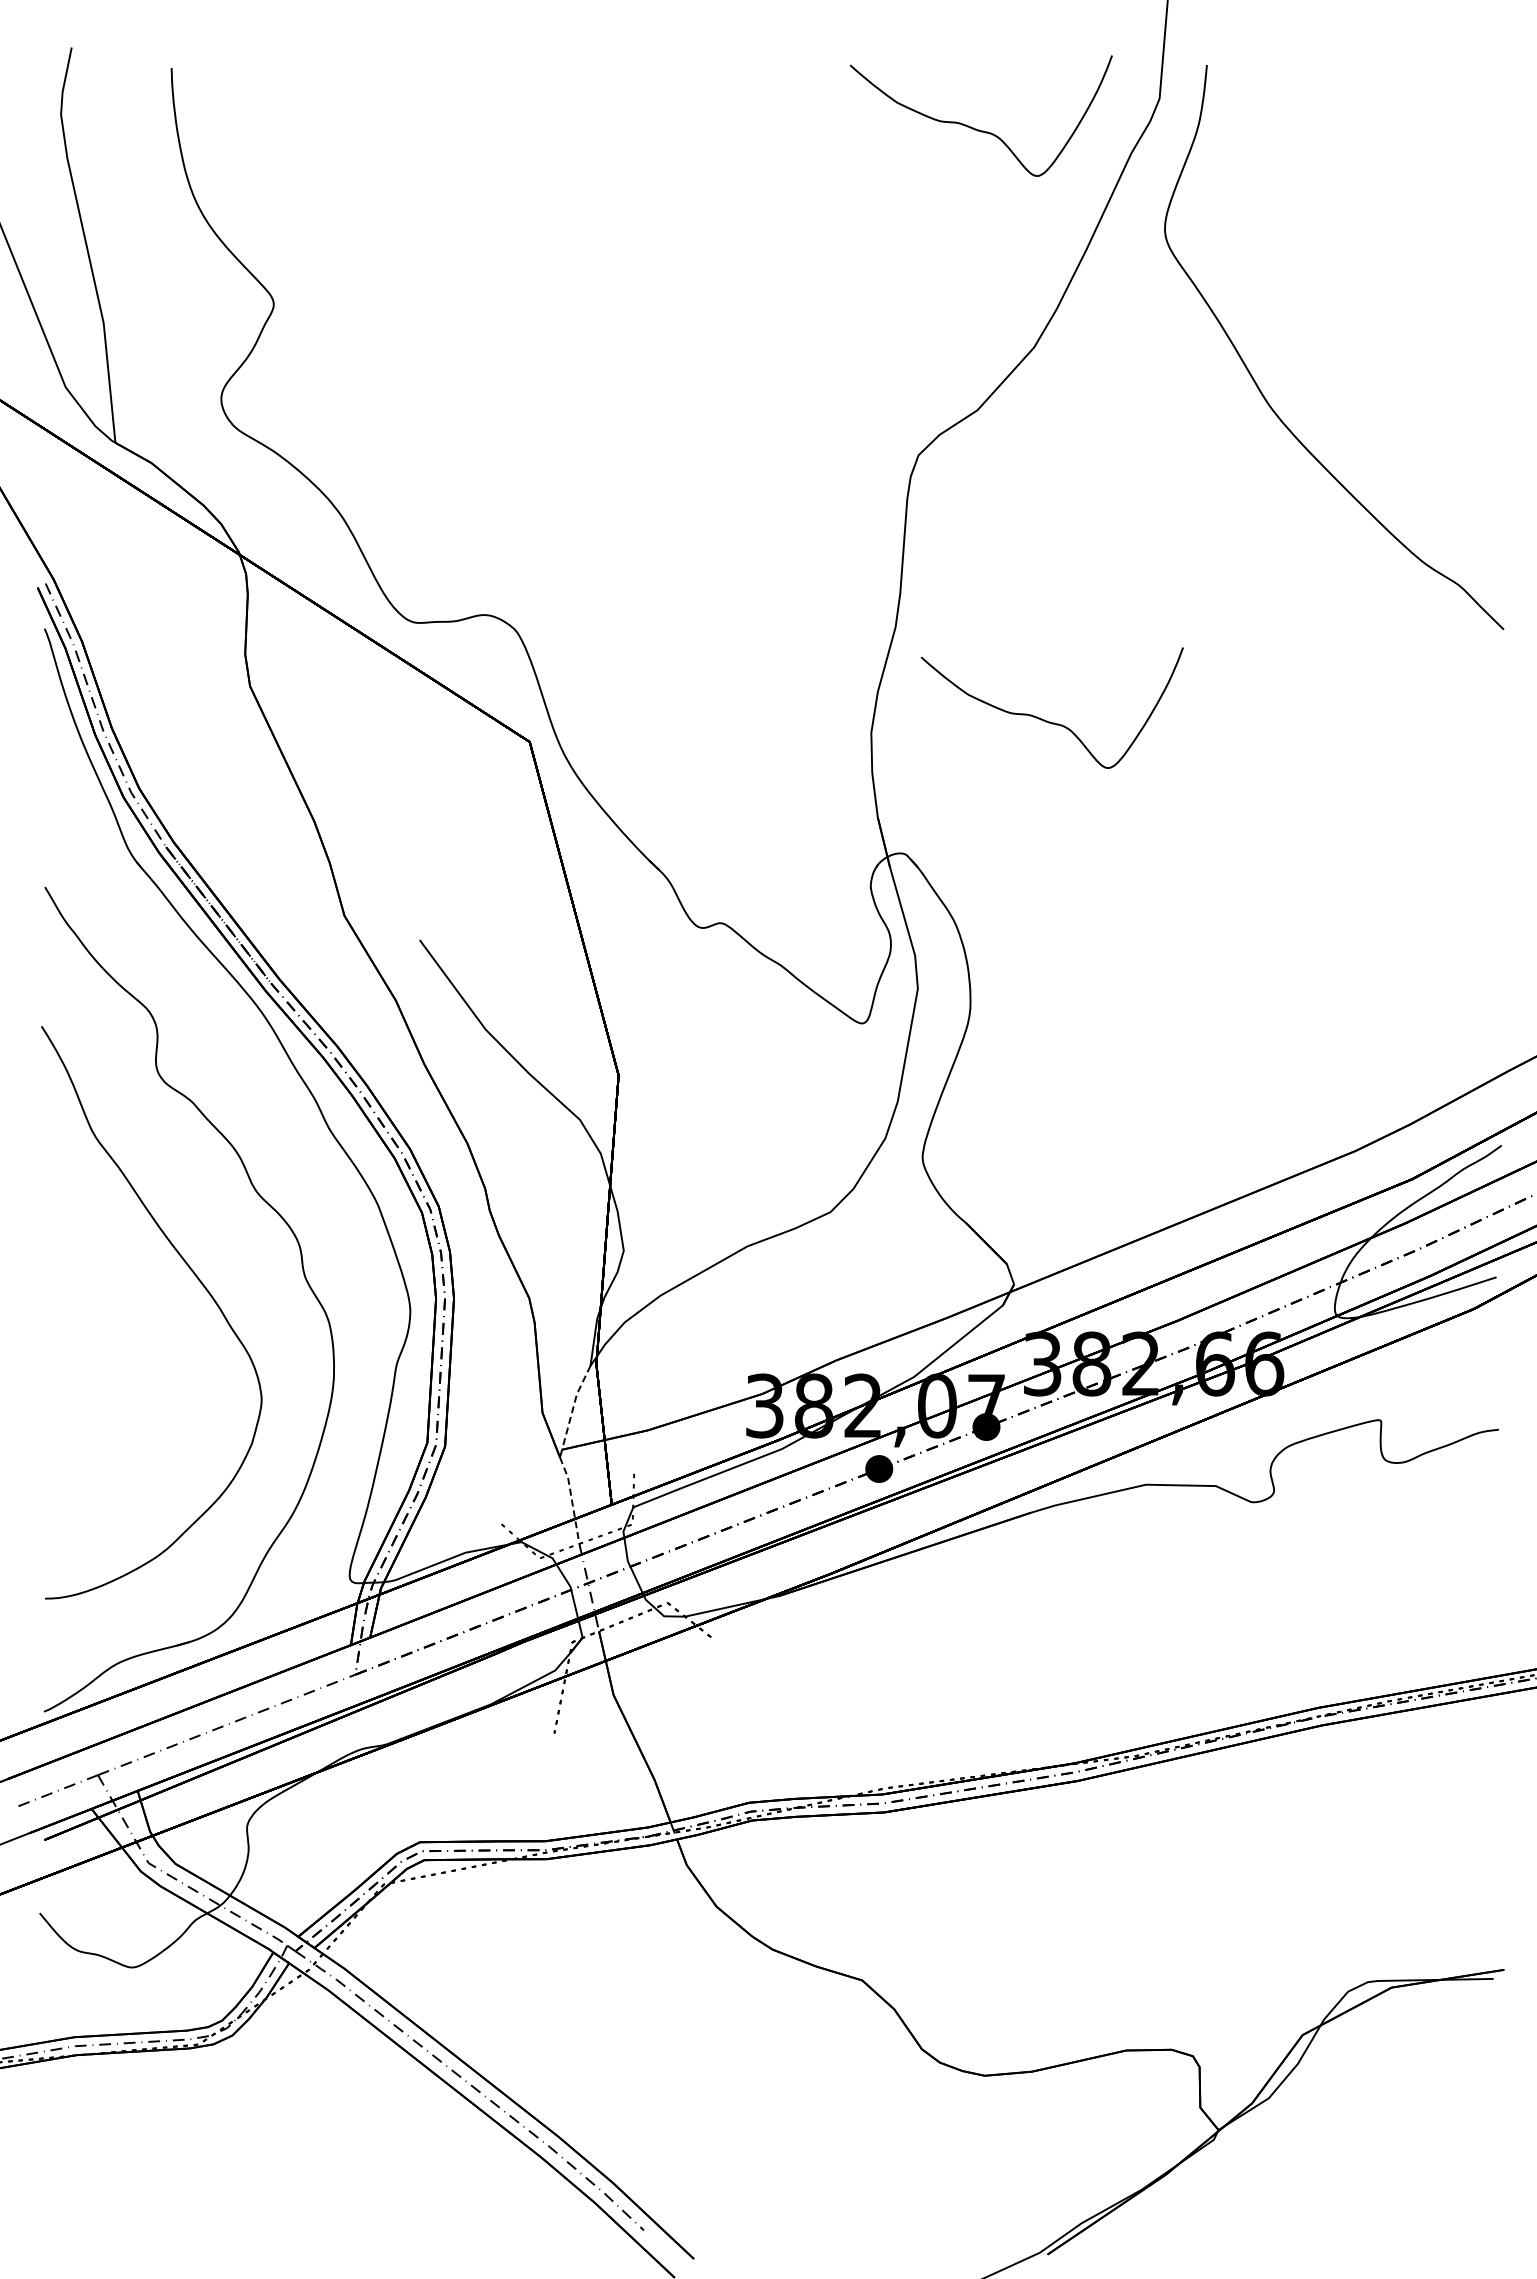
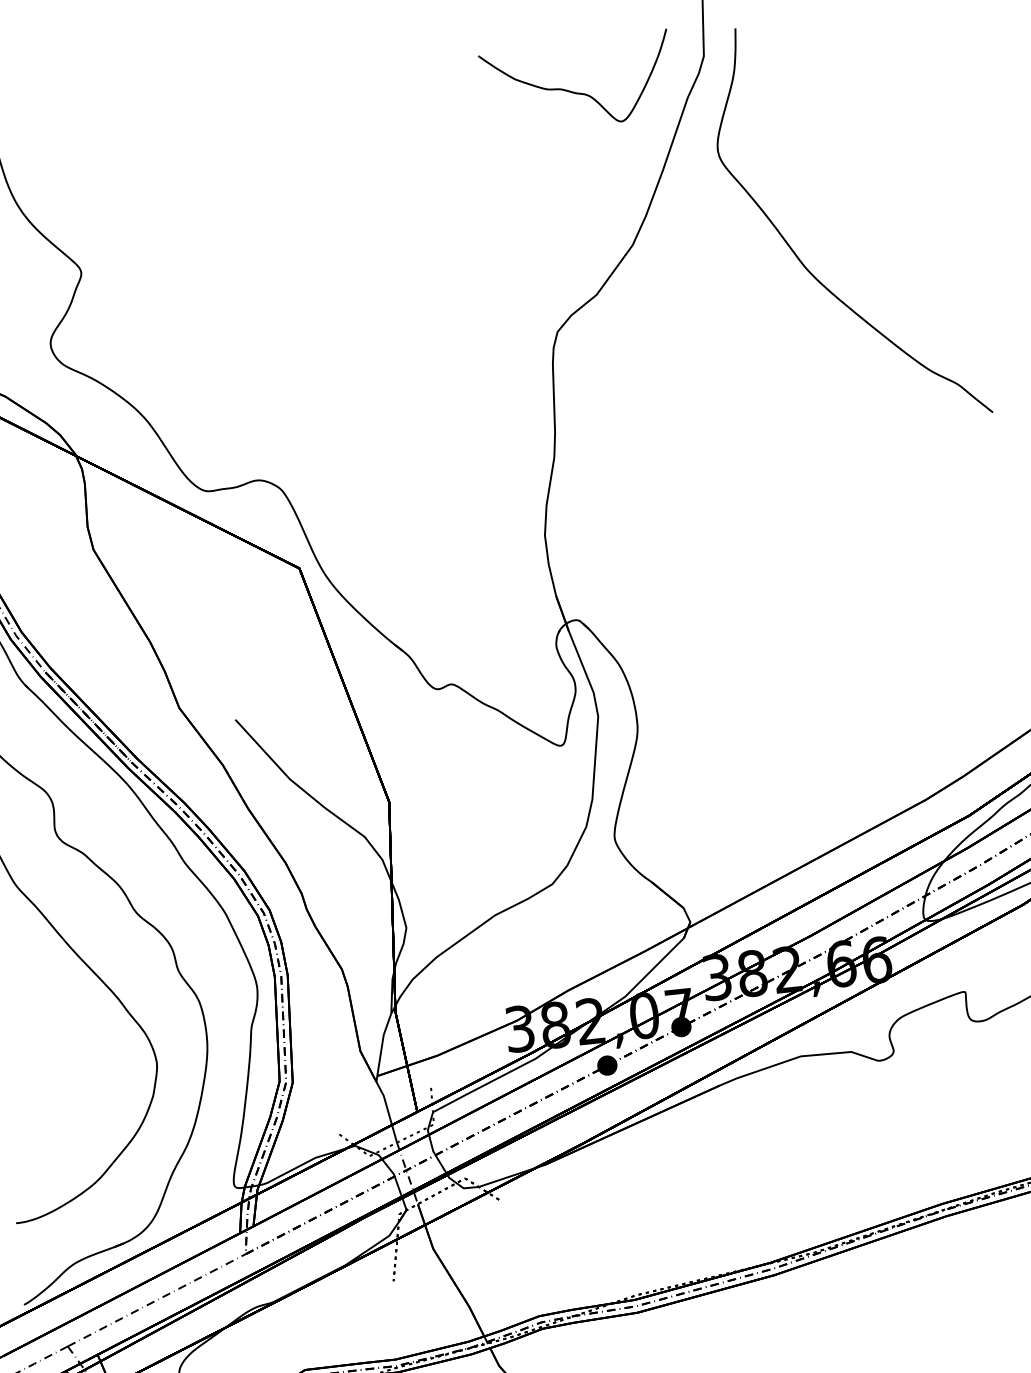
curve: (1047, 720) -> (670, 513), removed
line: (573, 1406) -> (382, 1044), dashed -> solid
line: (571, 1500) -> (387, 1111), dashed -> solid

